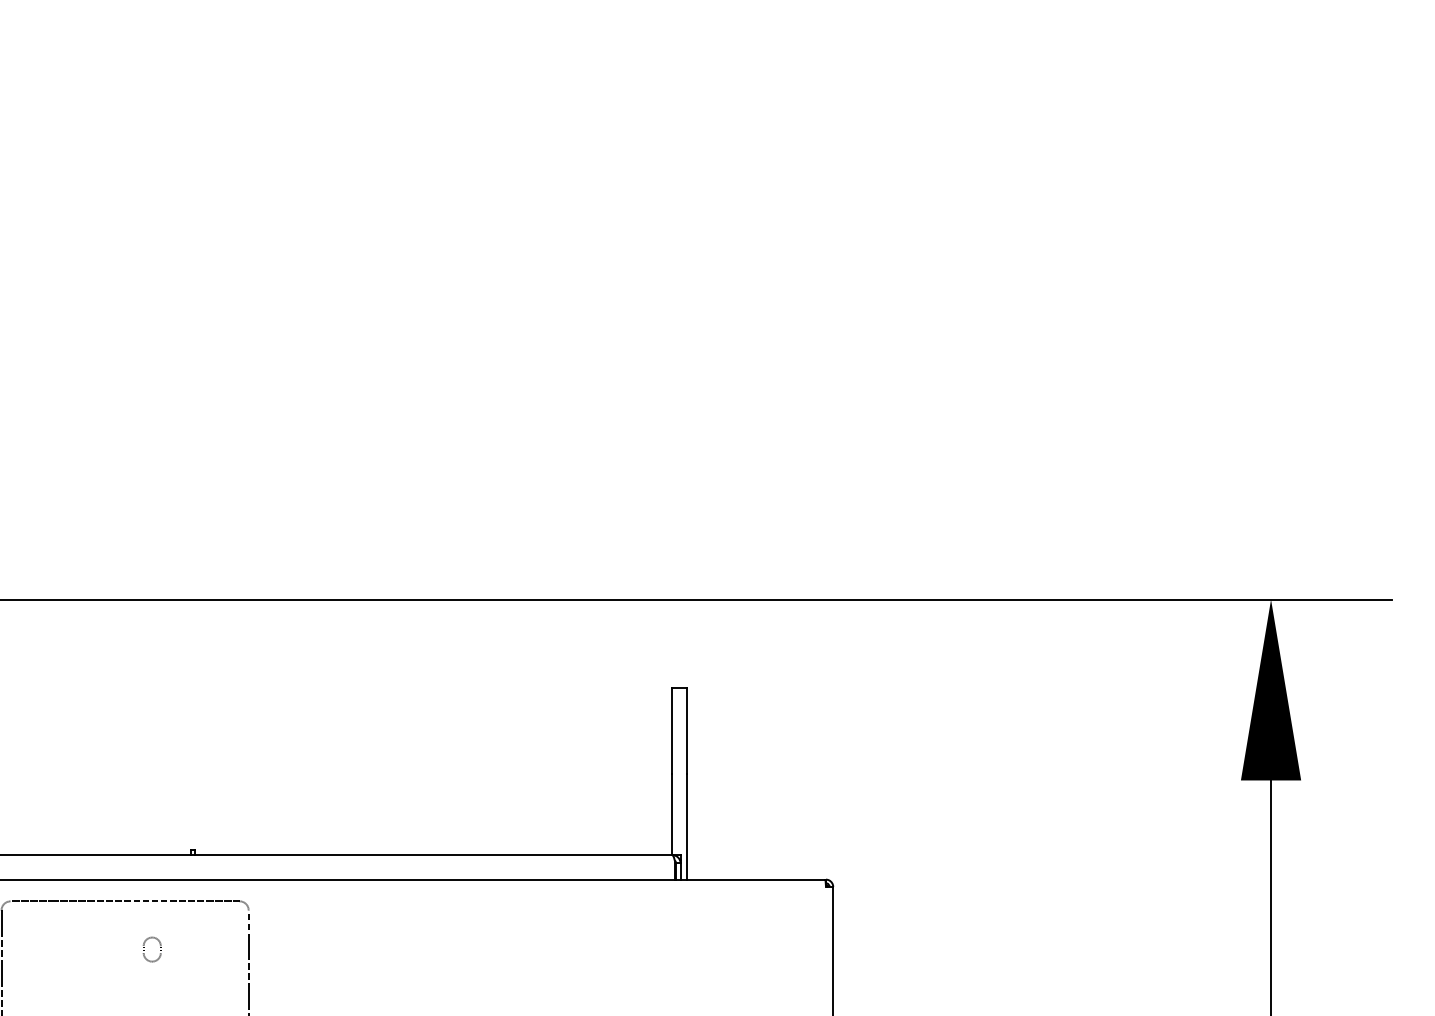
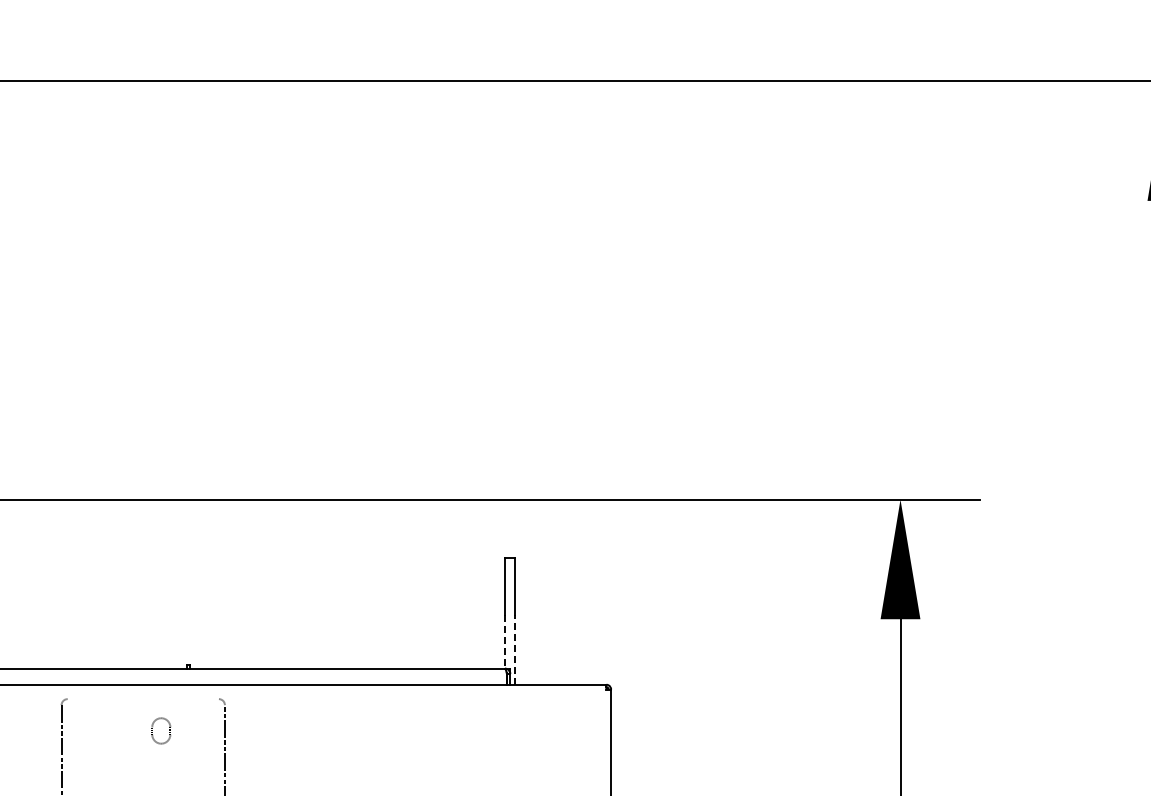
line: (671, 814) -> (504, 641), solid -> dashed
line: (686, 826) -> (514, 649), solid -> dashed
line: (123, 901) -> (142, 699), removed
part: (151, 948) -> (160, 730), size x1.6

